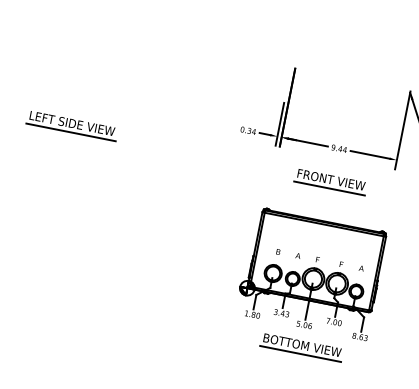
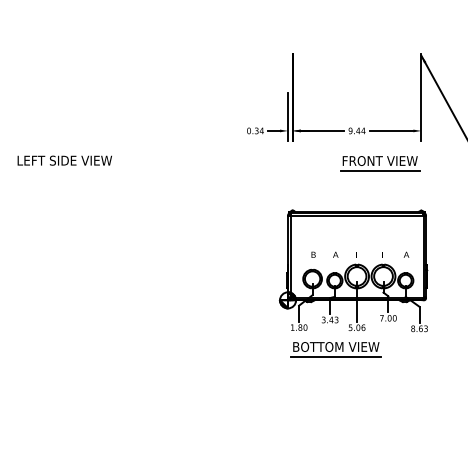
line: (71, 132) -> (65, 170), removed
part: (331, 182) -> (380, 163), moved
part: (301, 347) -> (335, 349), moved

